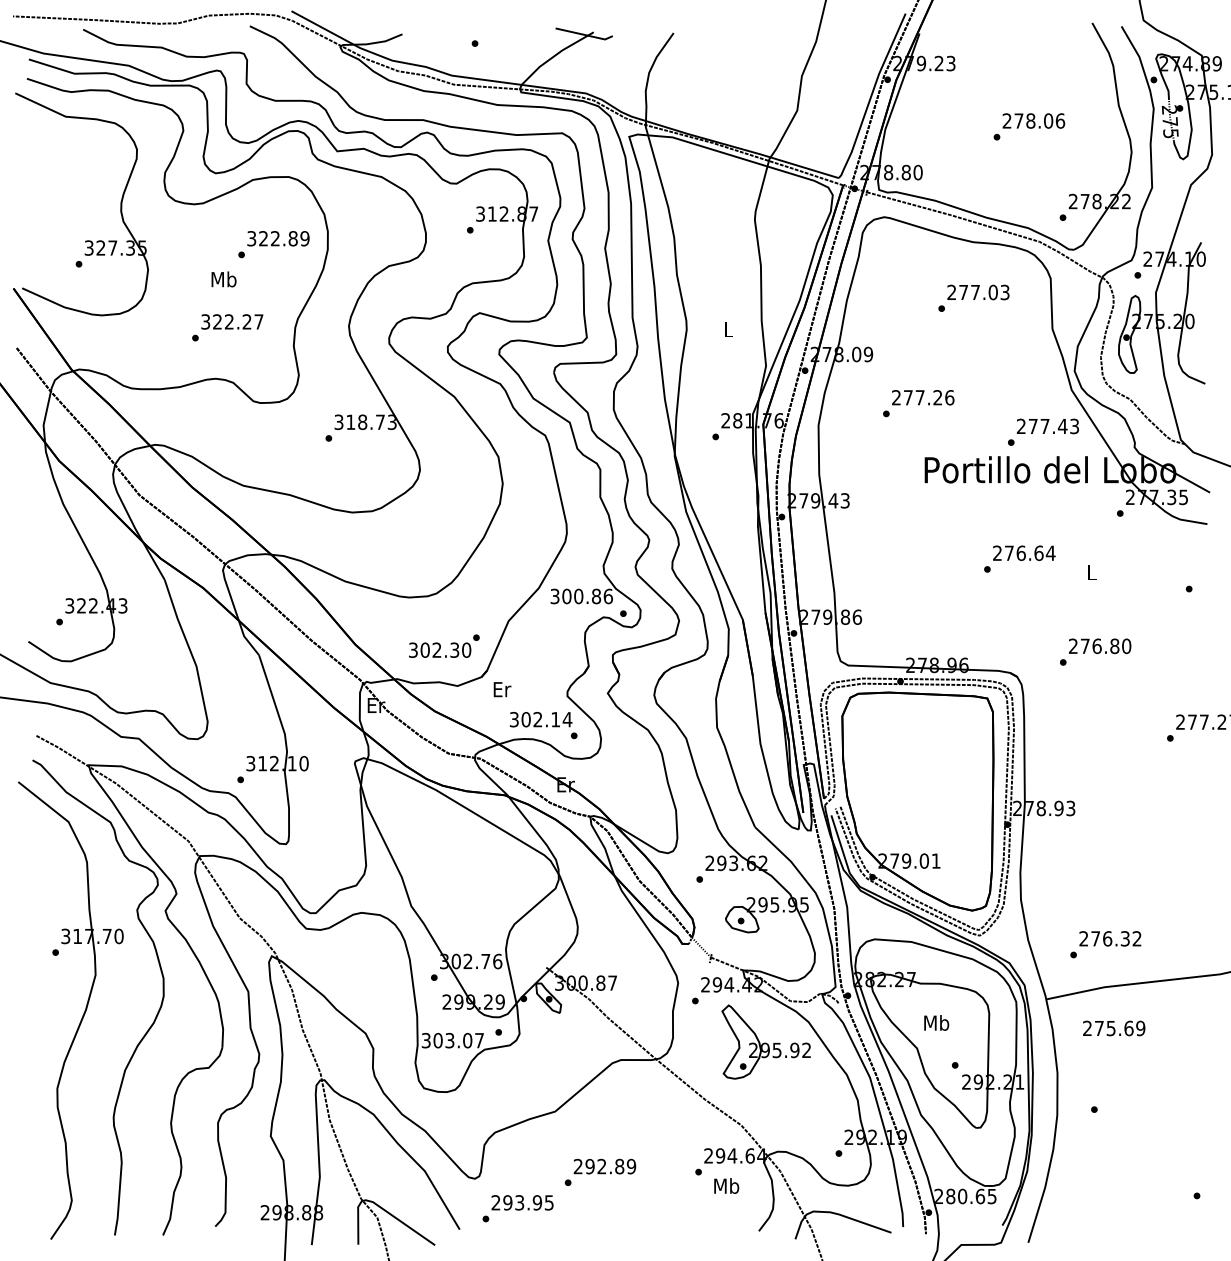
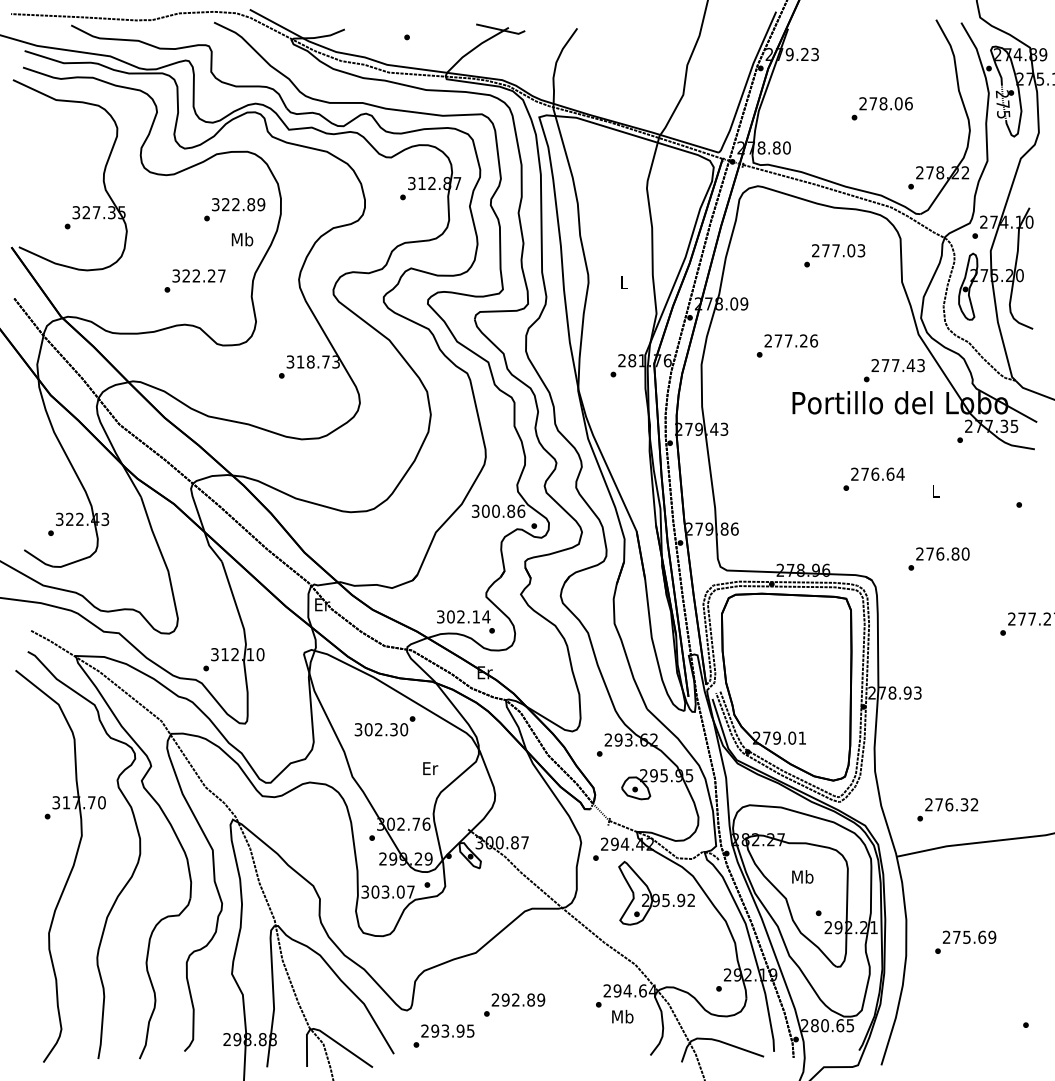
text: (223, 279) -> (242, 239), moved
text: (444, 645) -> (385, 725), moved
text: (502, 689) -> (430, 768), moved
text: (1114, 1028) -> (969, 937), moved

